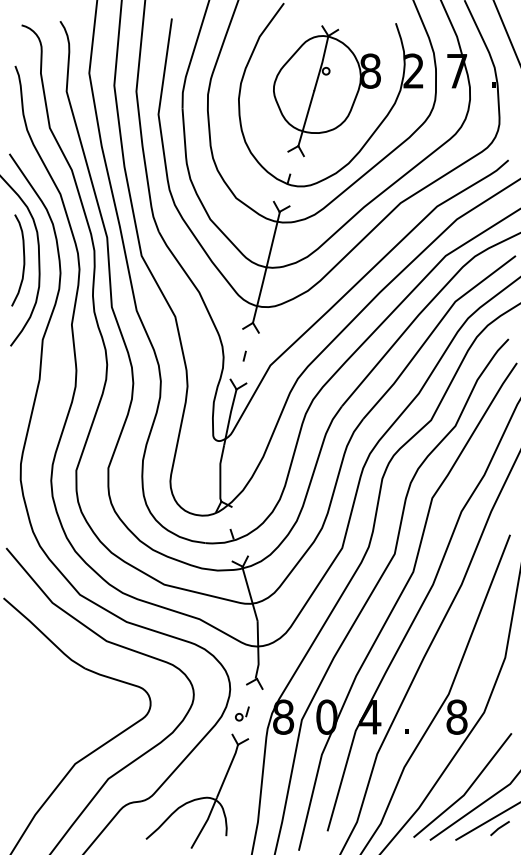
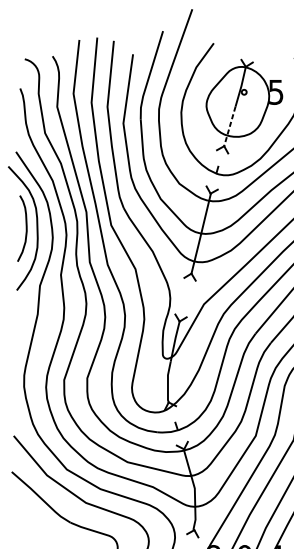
text: (370, 70) -> (276, 91), 8 -> 5
line: (306, 118) -> (230, 126), solid -> dashed
line: (244, 355) -> (185, 297), removed

